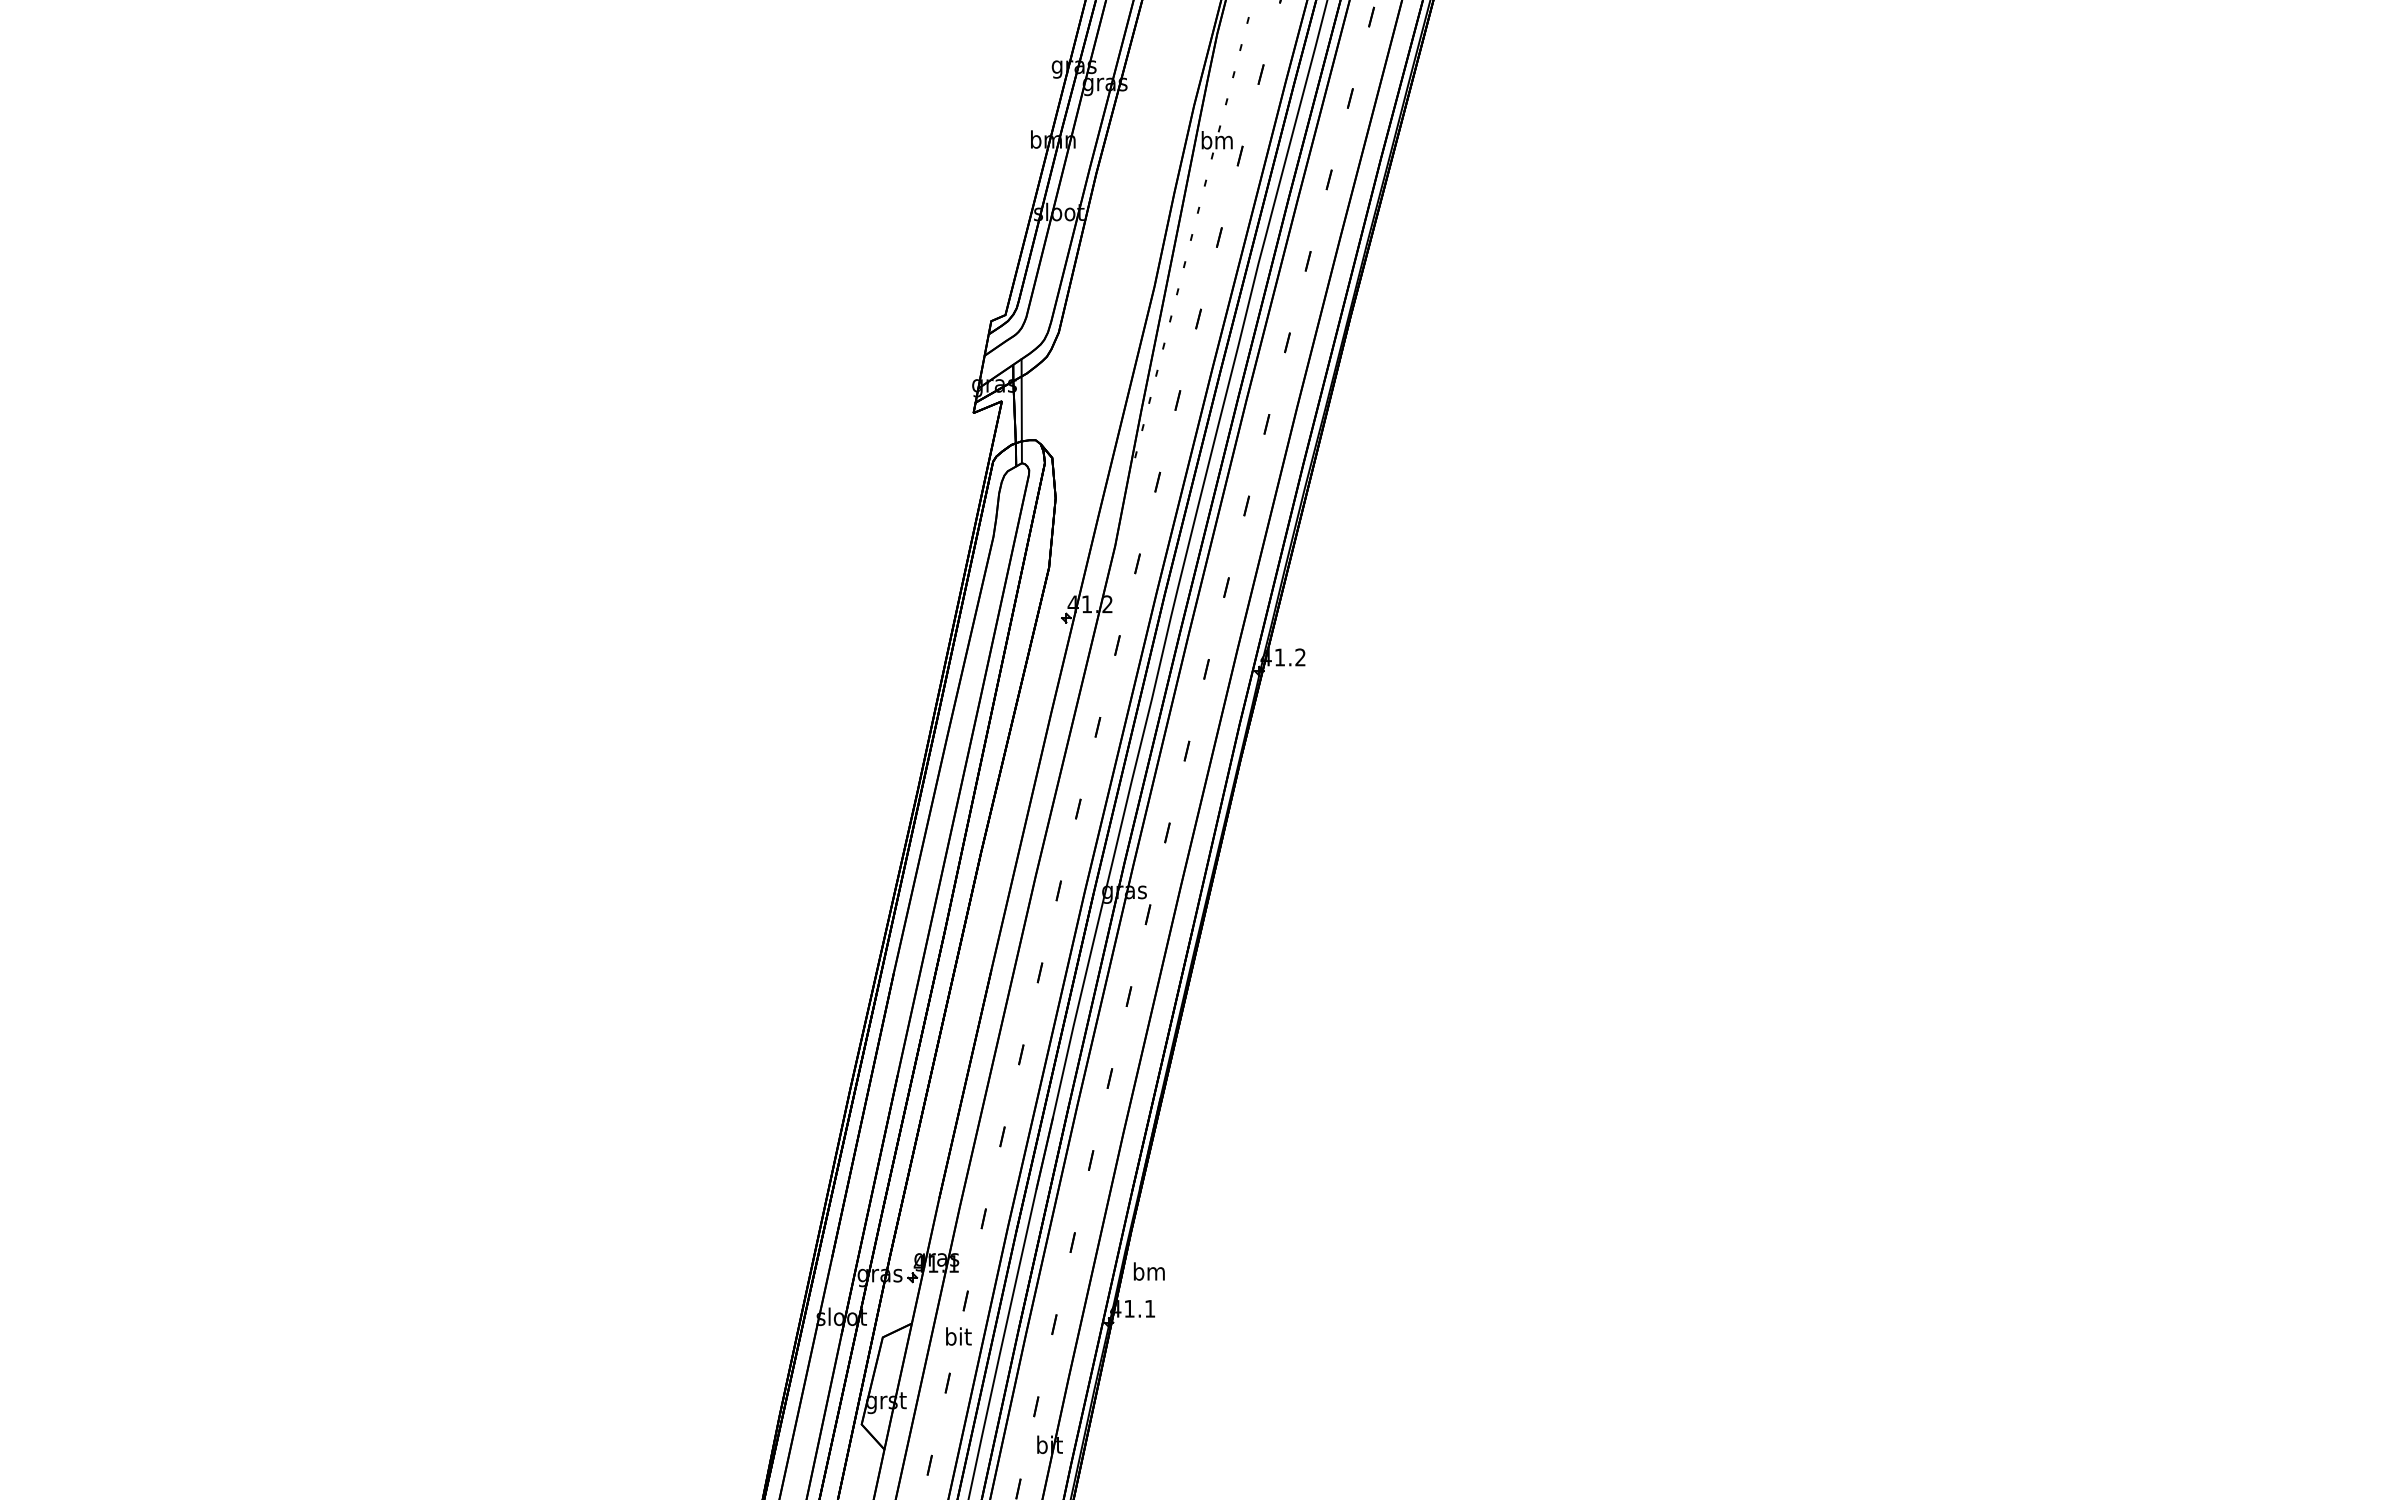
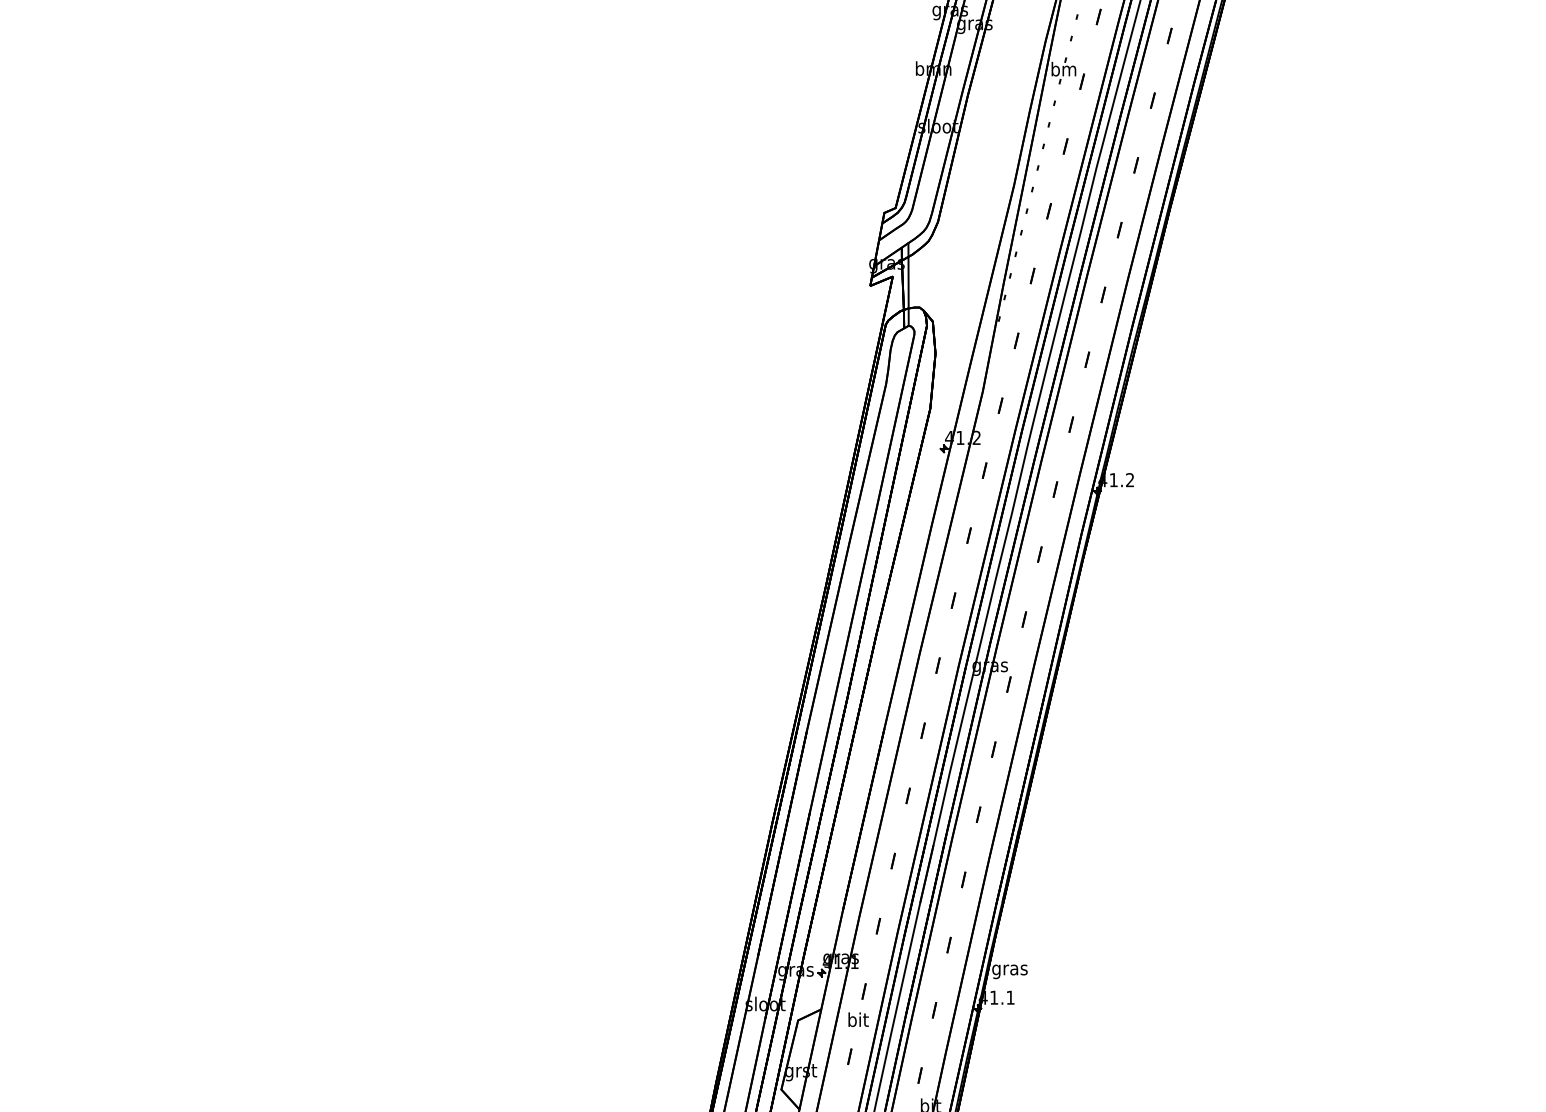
text: (1149, 1273) -> (1010, 969), bm -> gras

